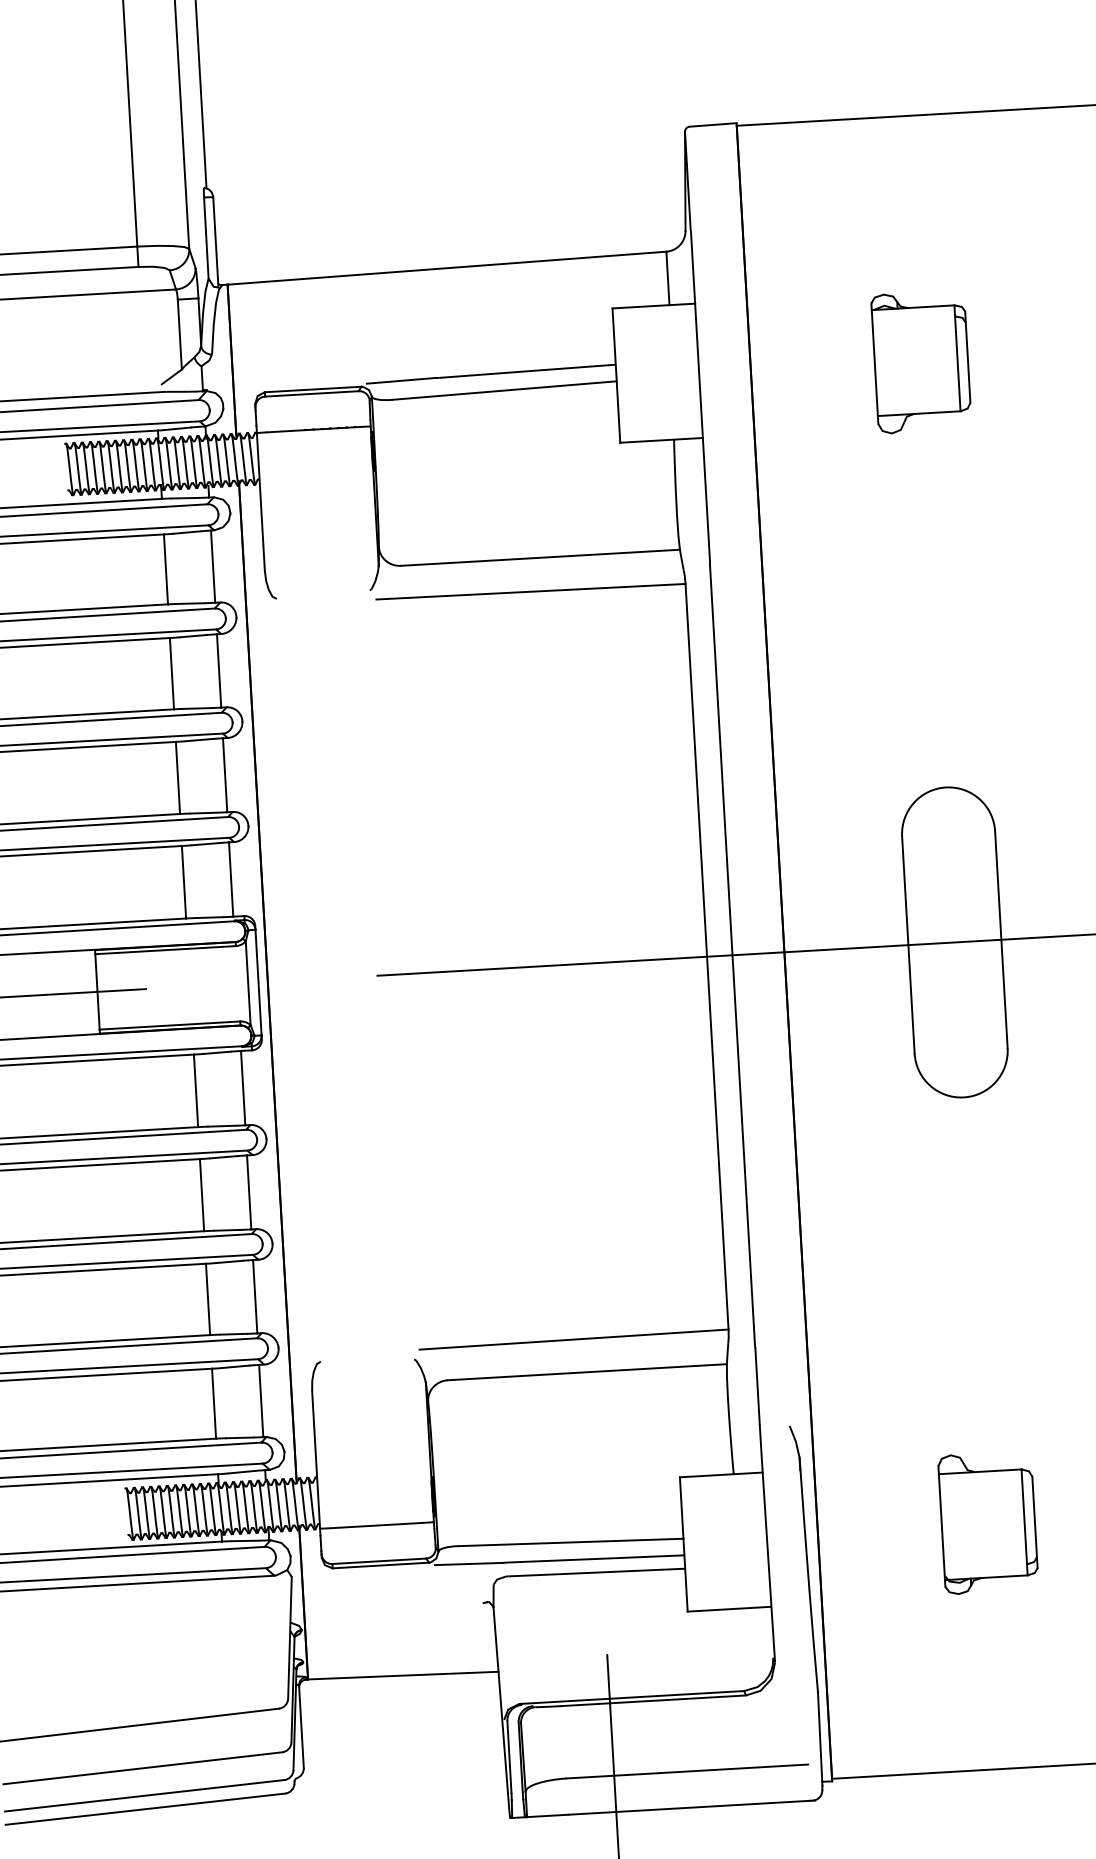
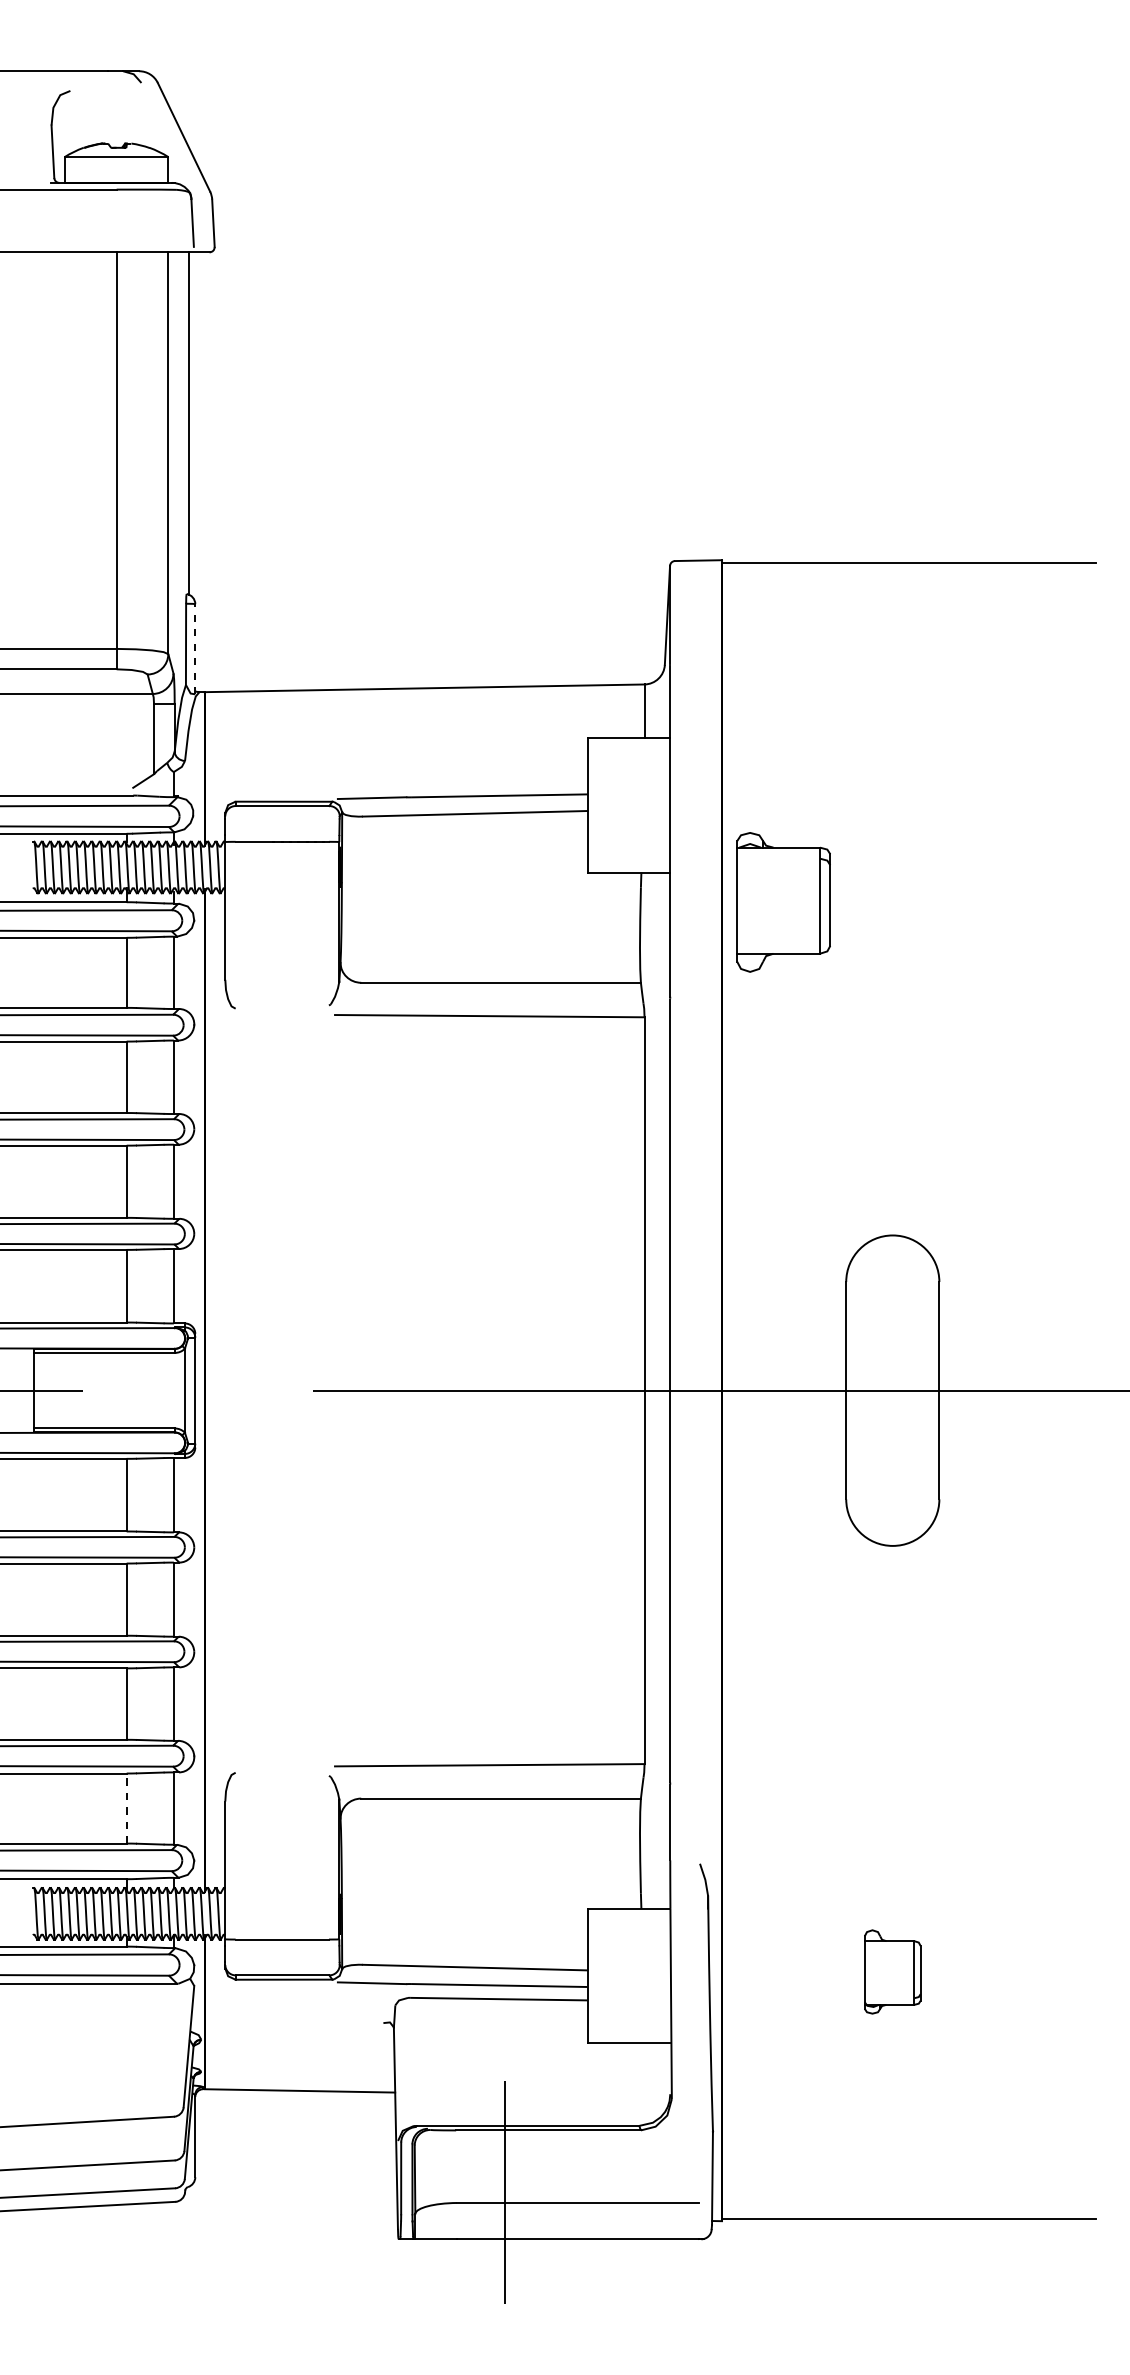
line: (216, 241) -> (195, 648), solid -> dashed
part: (921, 362) -> (783, 902), moved
line: (213, 1403) -> (126, 1808), solid -> dashed
part: (988, 1522) -> (892, 1971), size x0.6

